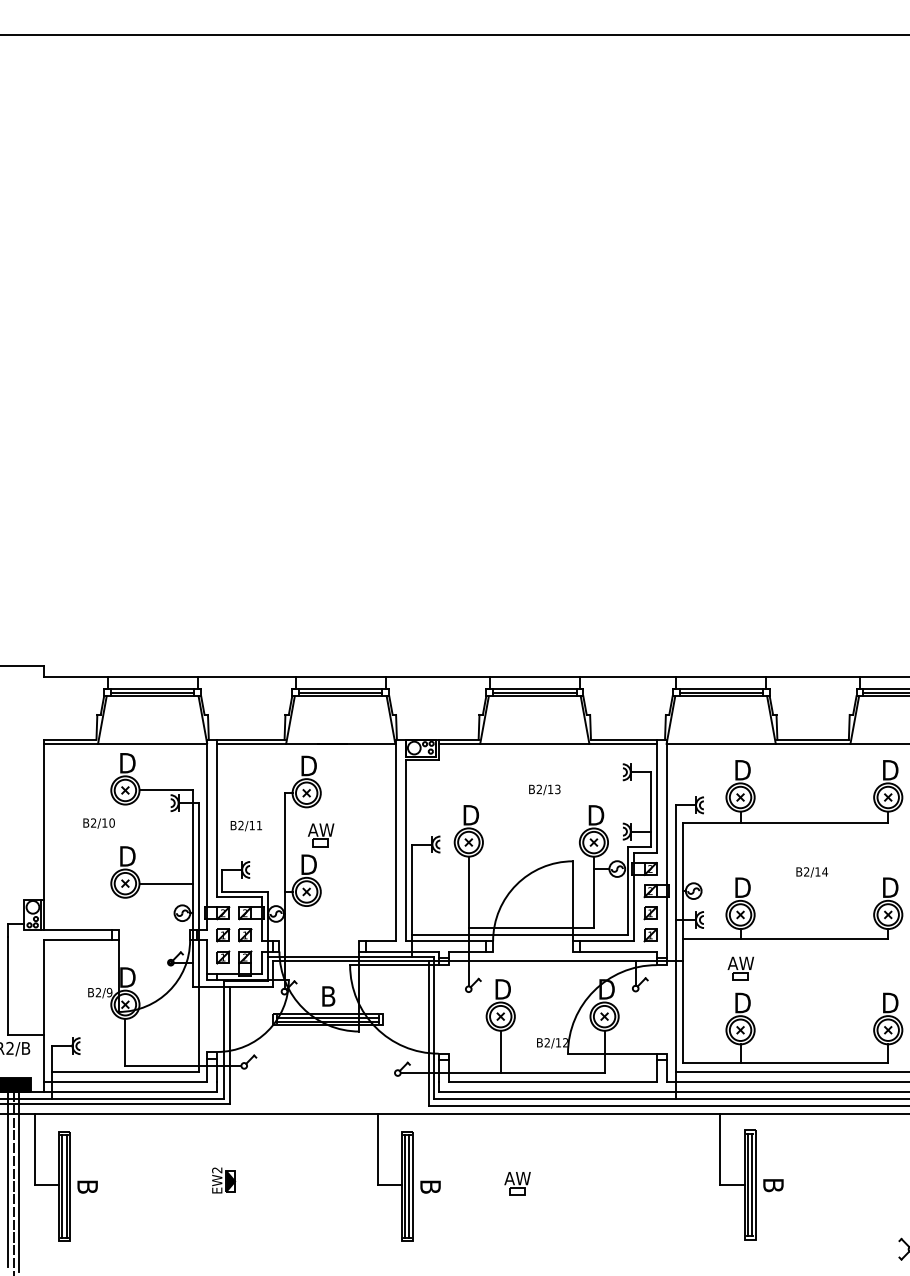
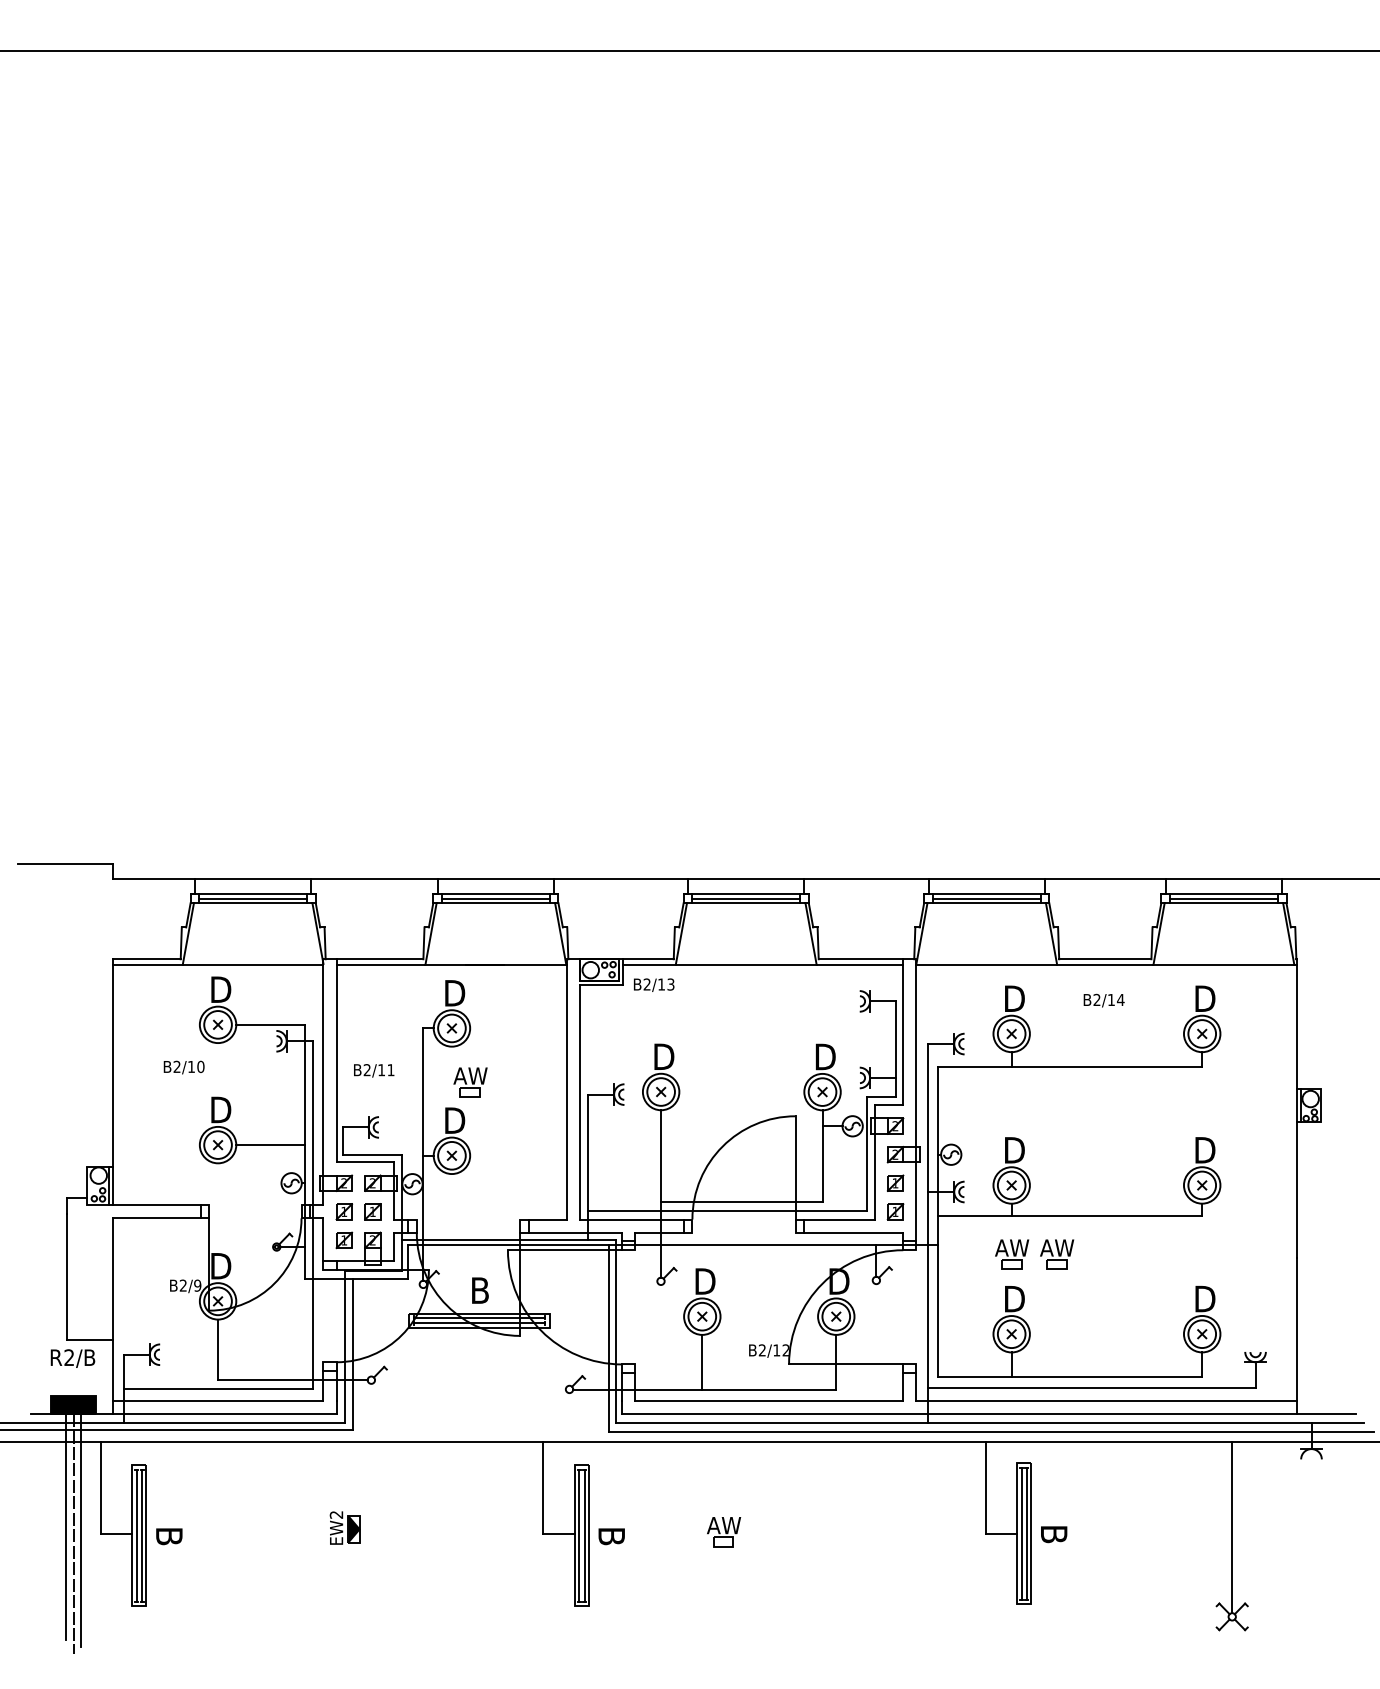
text: (545, 789) -> (654, 984), moved
text: (811, 872) -> (1103, 1000), moved
part: (776, 968) -> (1057, 1254), added

